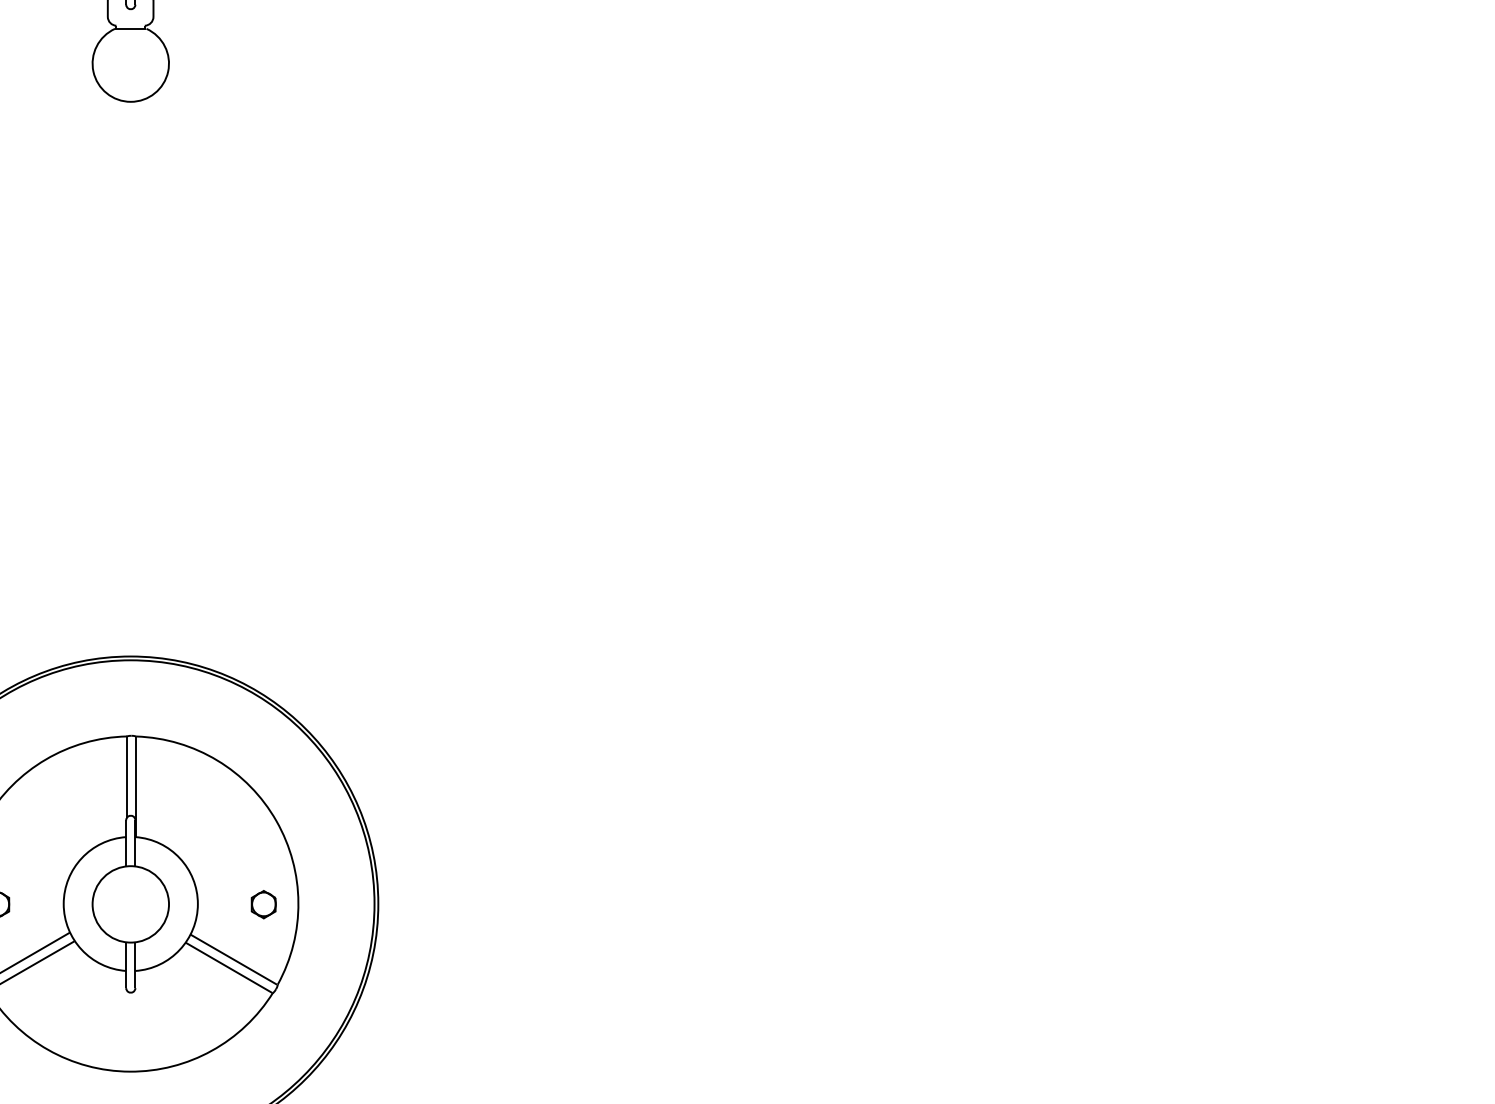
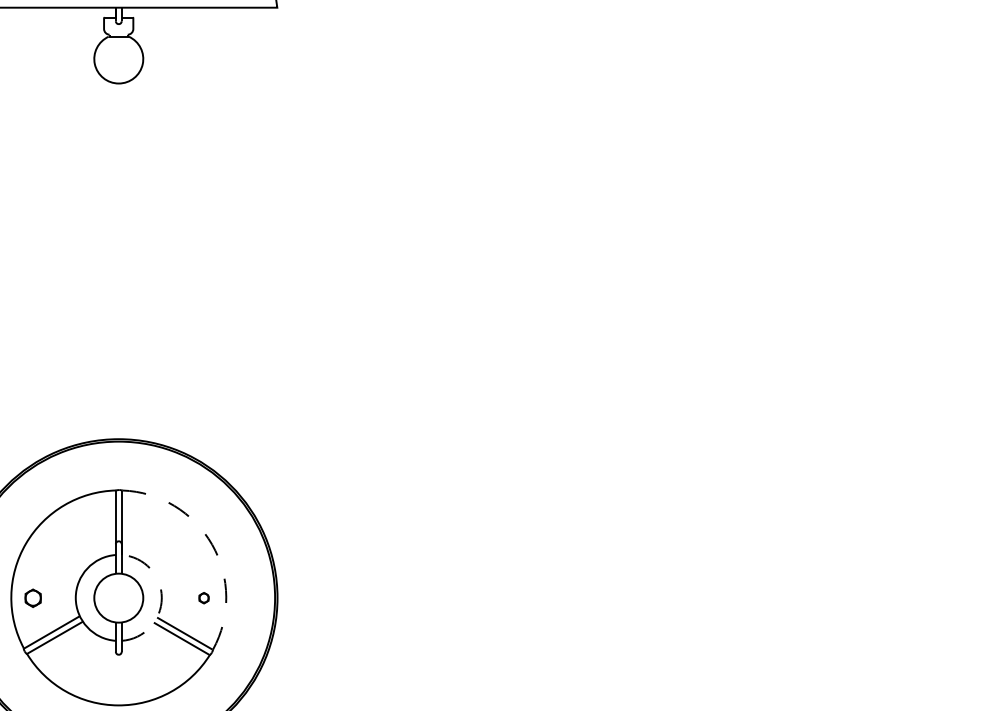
arc: (276, 820) -> (212, 544), solid -> dashed
arc: (197, 903) -> (161, 597), solid -> dashed
part: (262, 903) -> (203, 597), size x0.6

